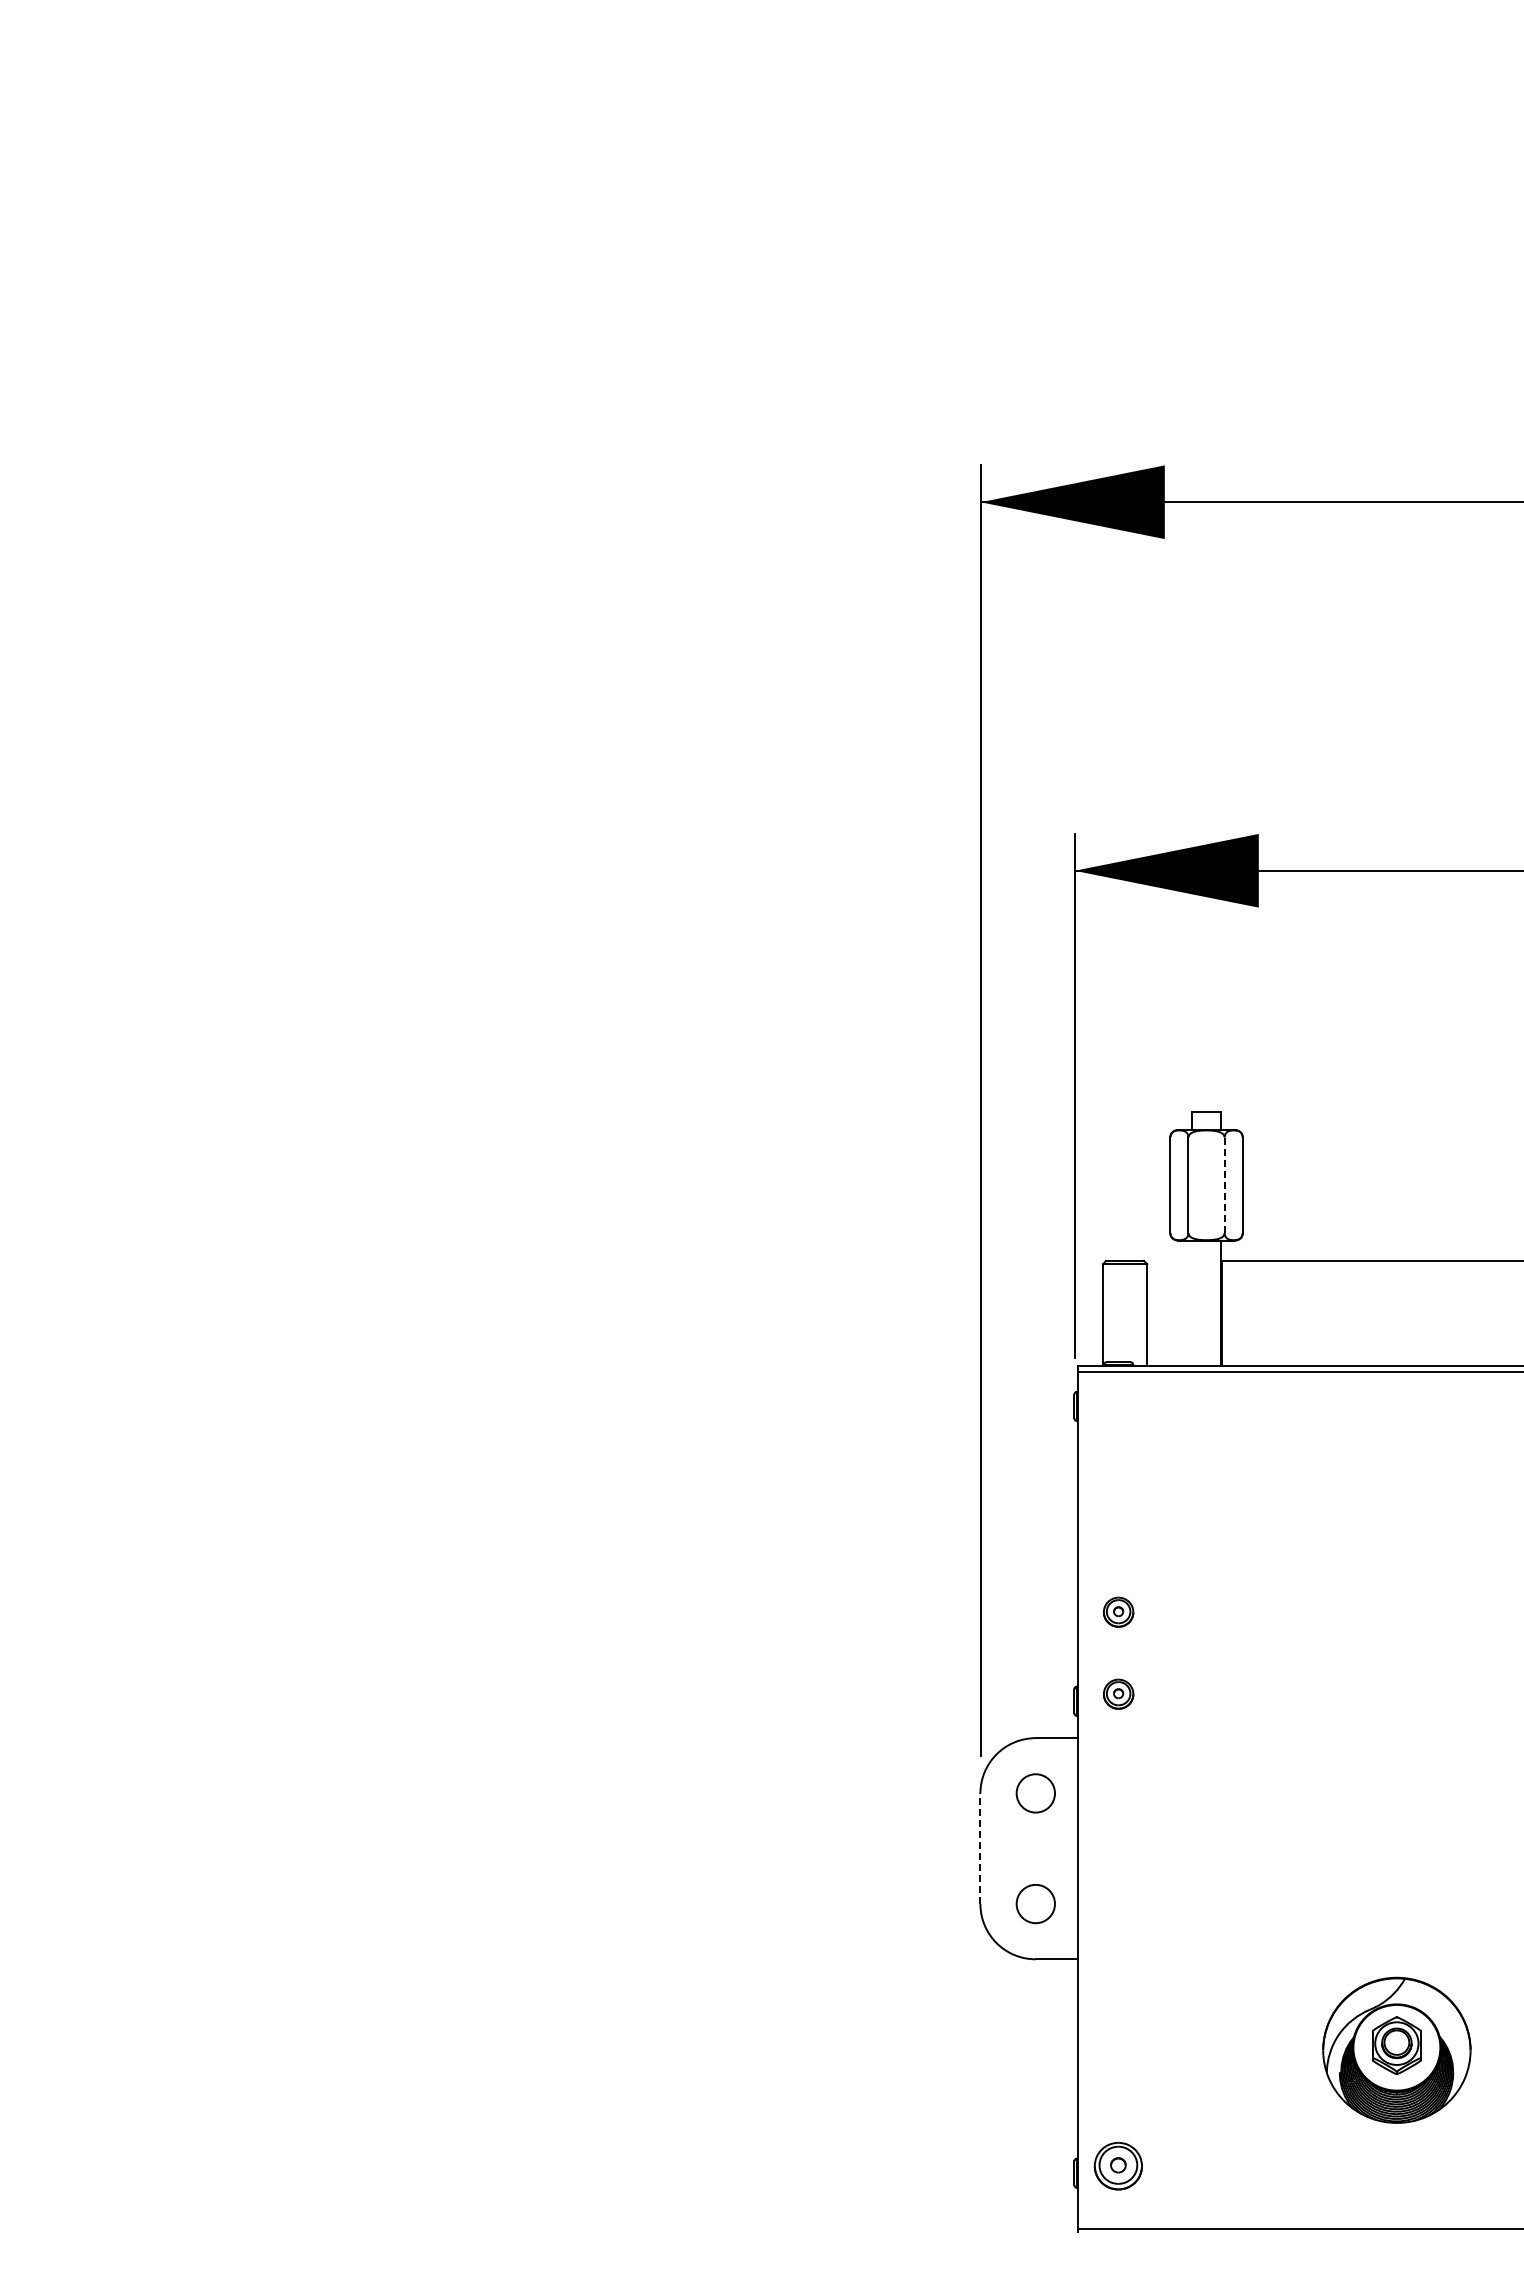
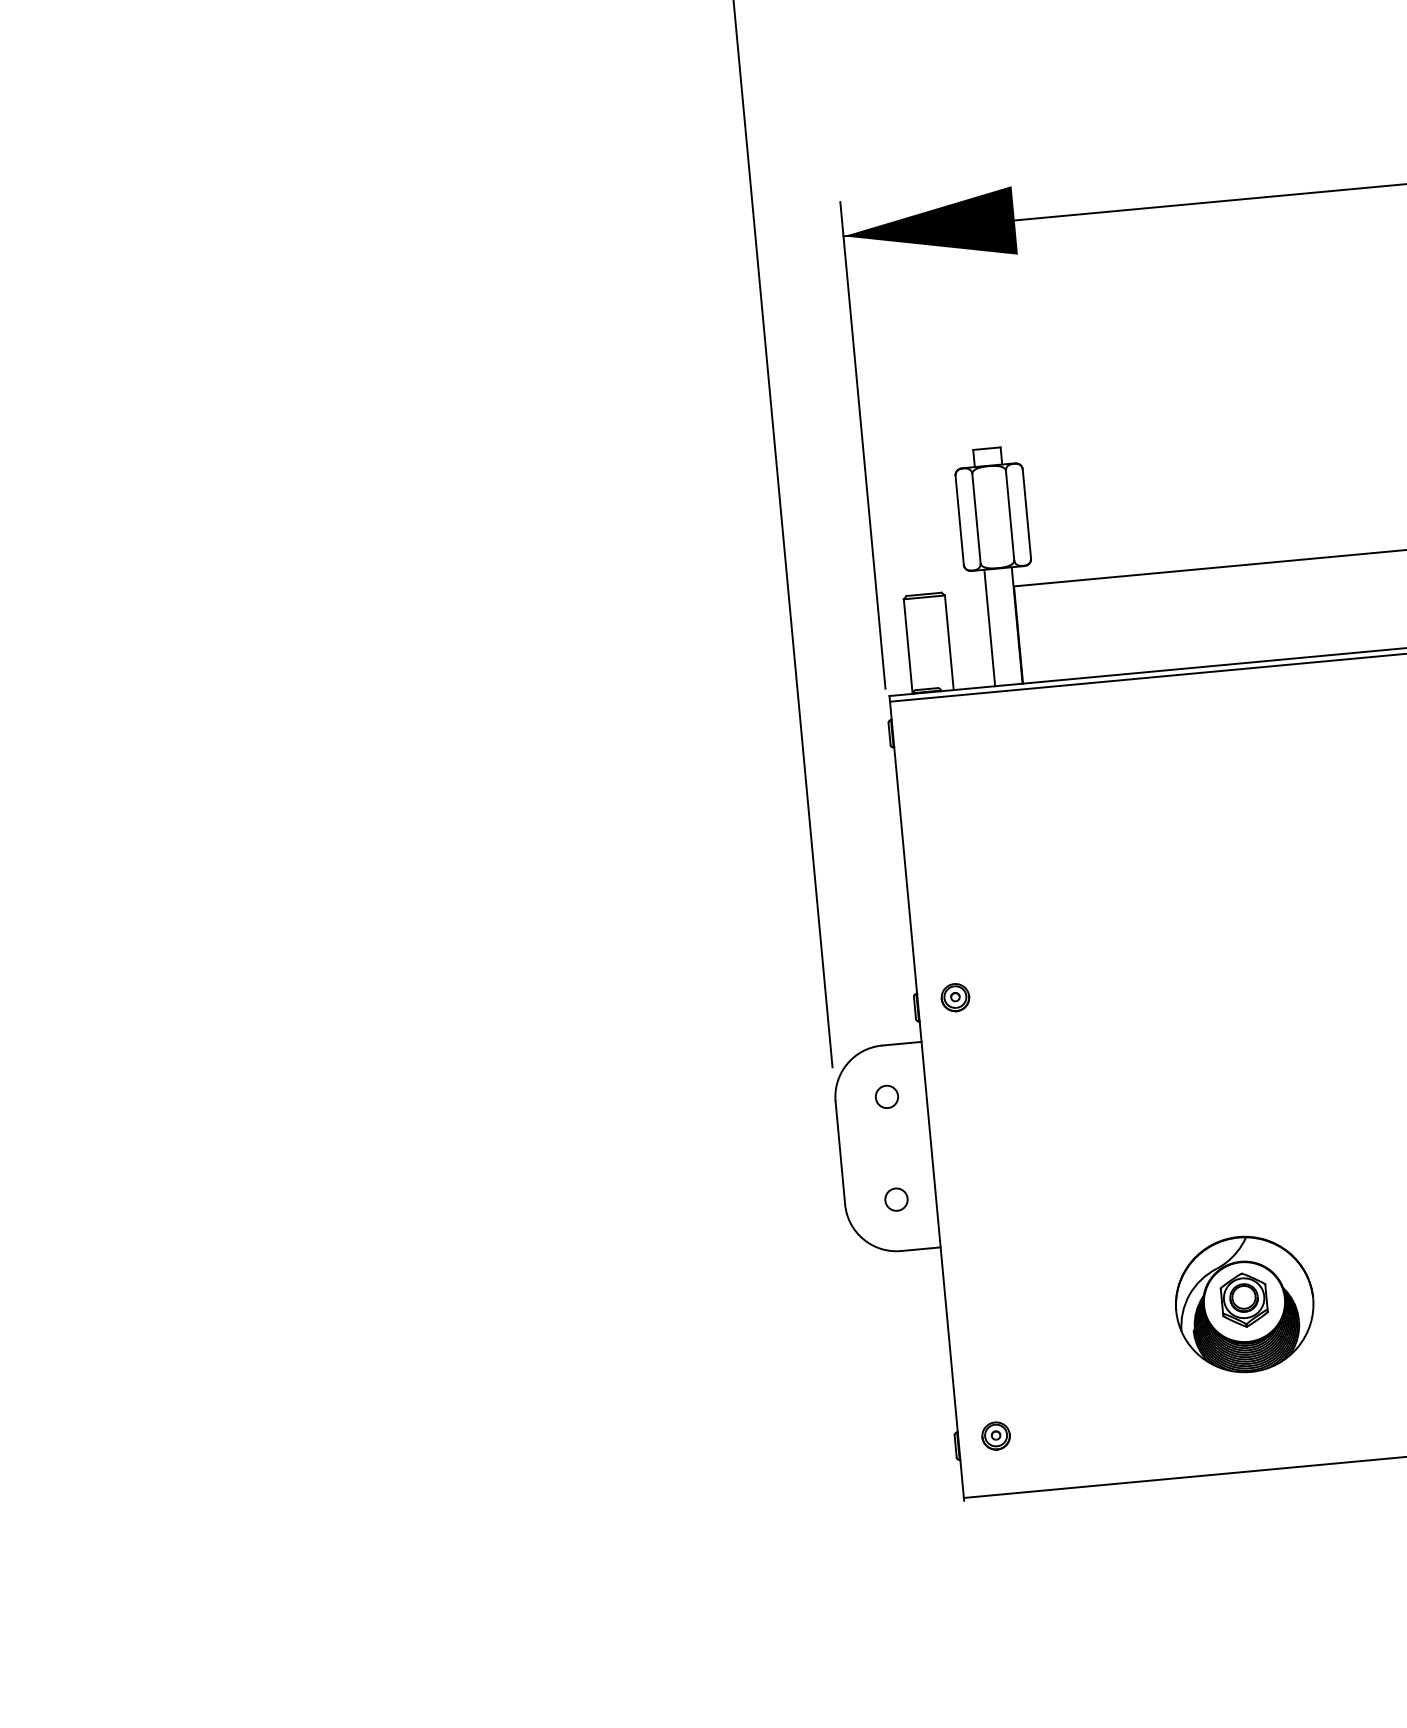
line: (1224, 1185) -> (1009, 515), dashed -> solid
line: (1191, 1302) -> (989, 627), added
part: (1118, 1611) -> (948, 920), removed
circle: (1035, 1793) -> (886, 1096), size x0.62
line: (980, 1848) -> (840, 1152), dashed -> solid
circle: (1035, 1903) -> (896, 1199), size x0.62
part: (1118, 2165) -> (995, 1435), size x0.62

